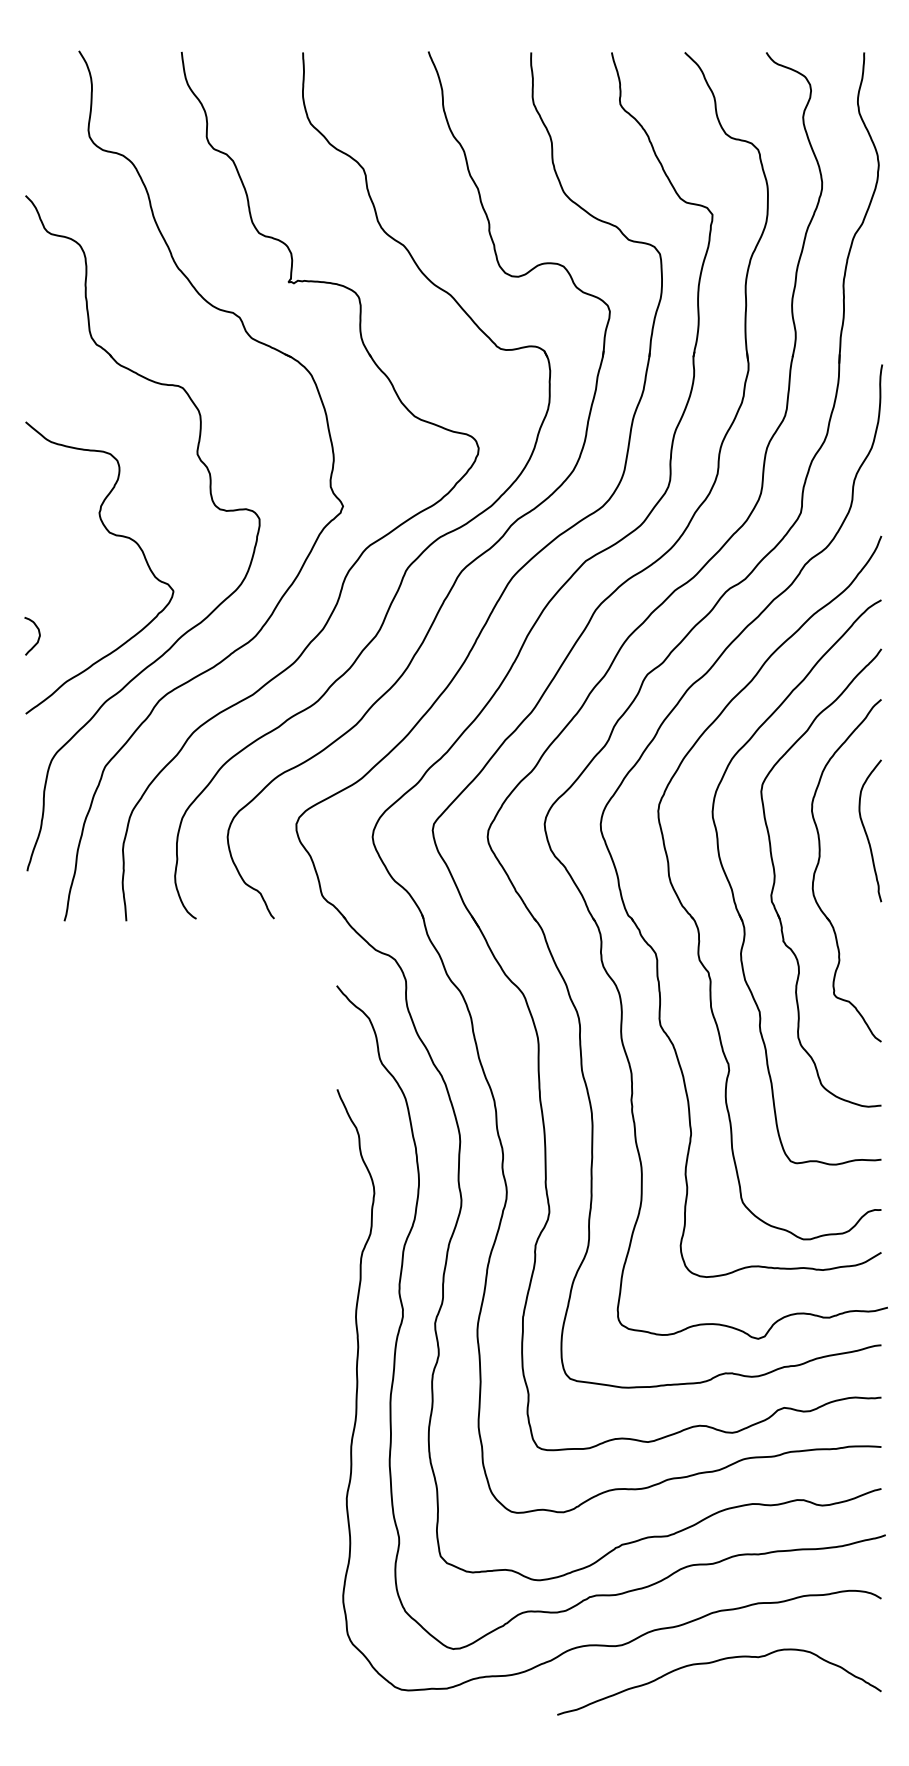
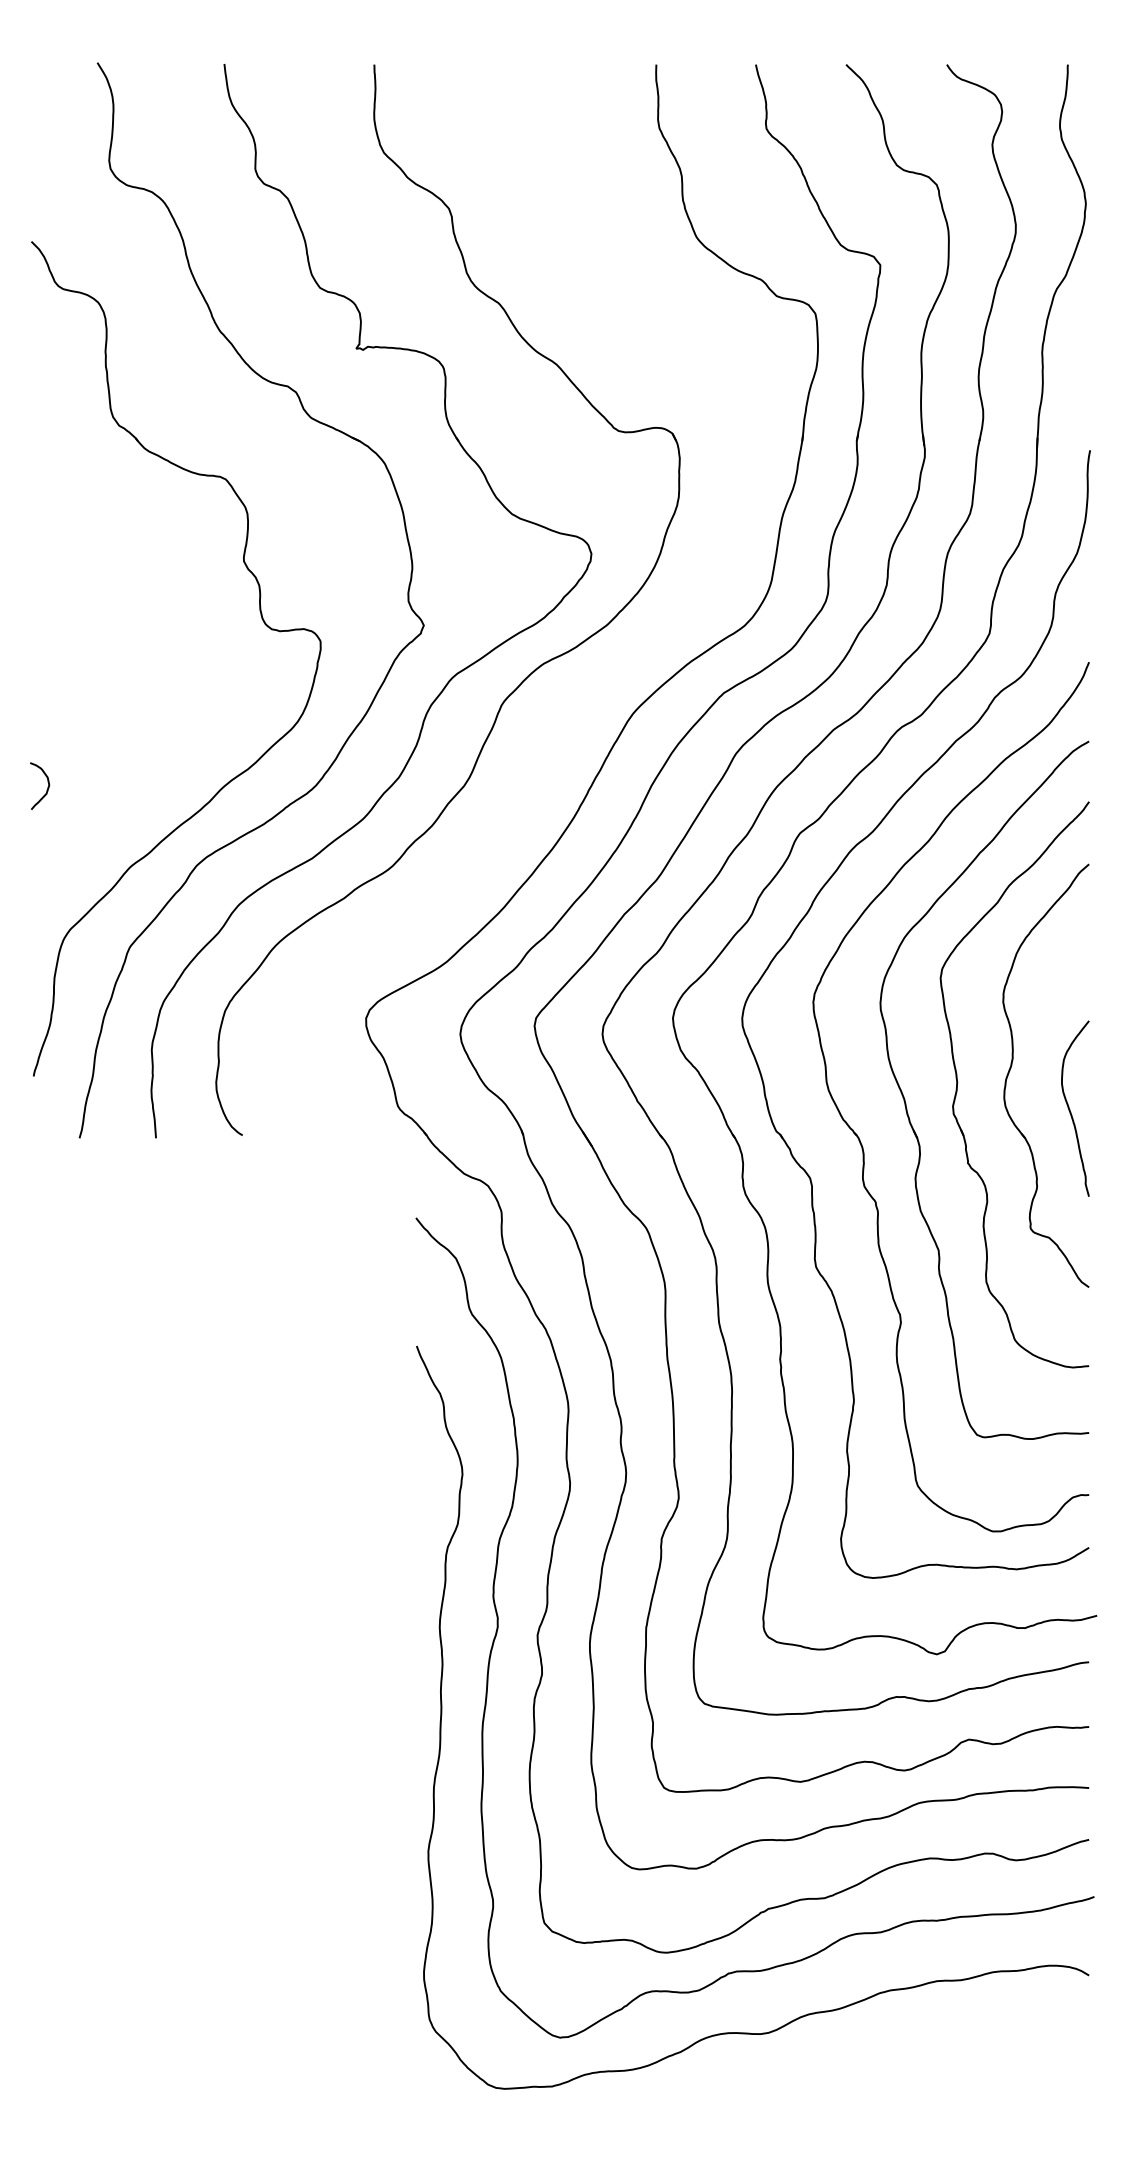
curve: (113, 535) -> (140, 661), removed
part: (475, 558) -> (587, 689), removed
curve: (866, 831) -> (1070, 1109), moved
curve: (714, 1662) -> (882, 2054), removed

